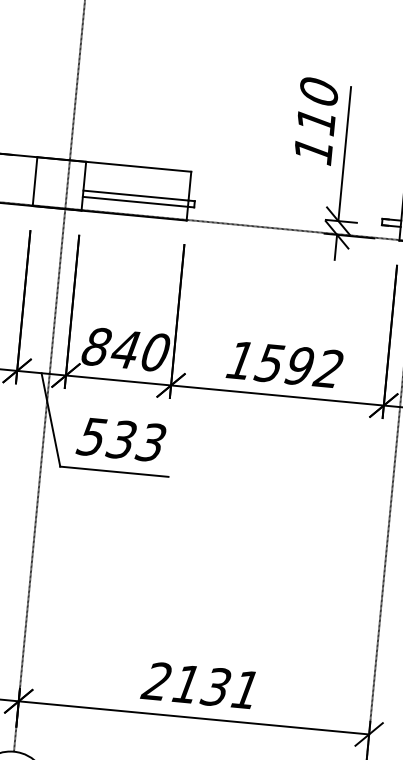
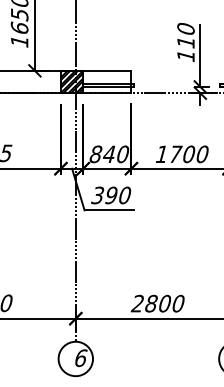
hatch: (58, 182) -> (71, 81), added
text: (298, 366) -> (188, 154), 1592 -> 1700
text: (122, 439) -> (111, 195), 533 -> 390
text: (215, 686) -> (164, 303), 2131 -> 2800

